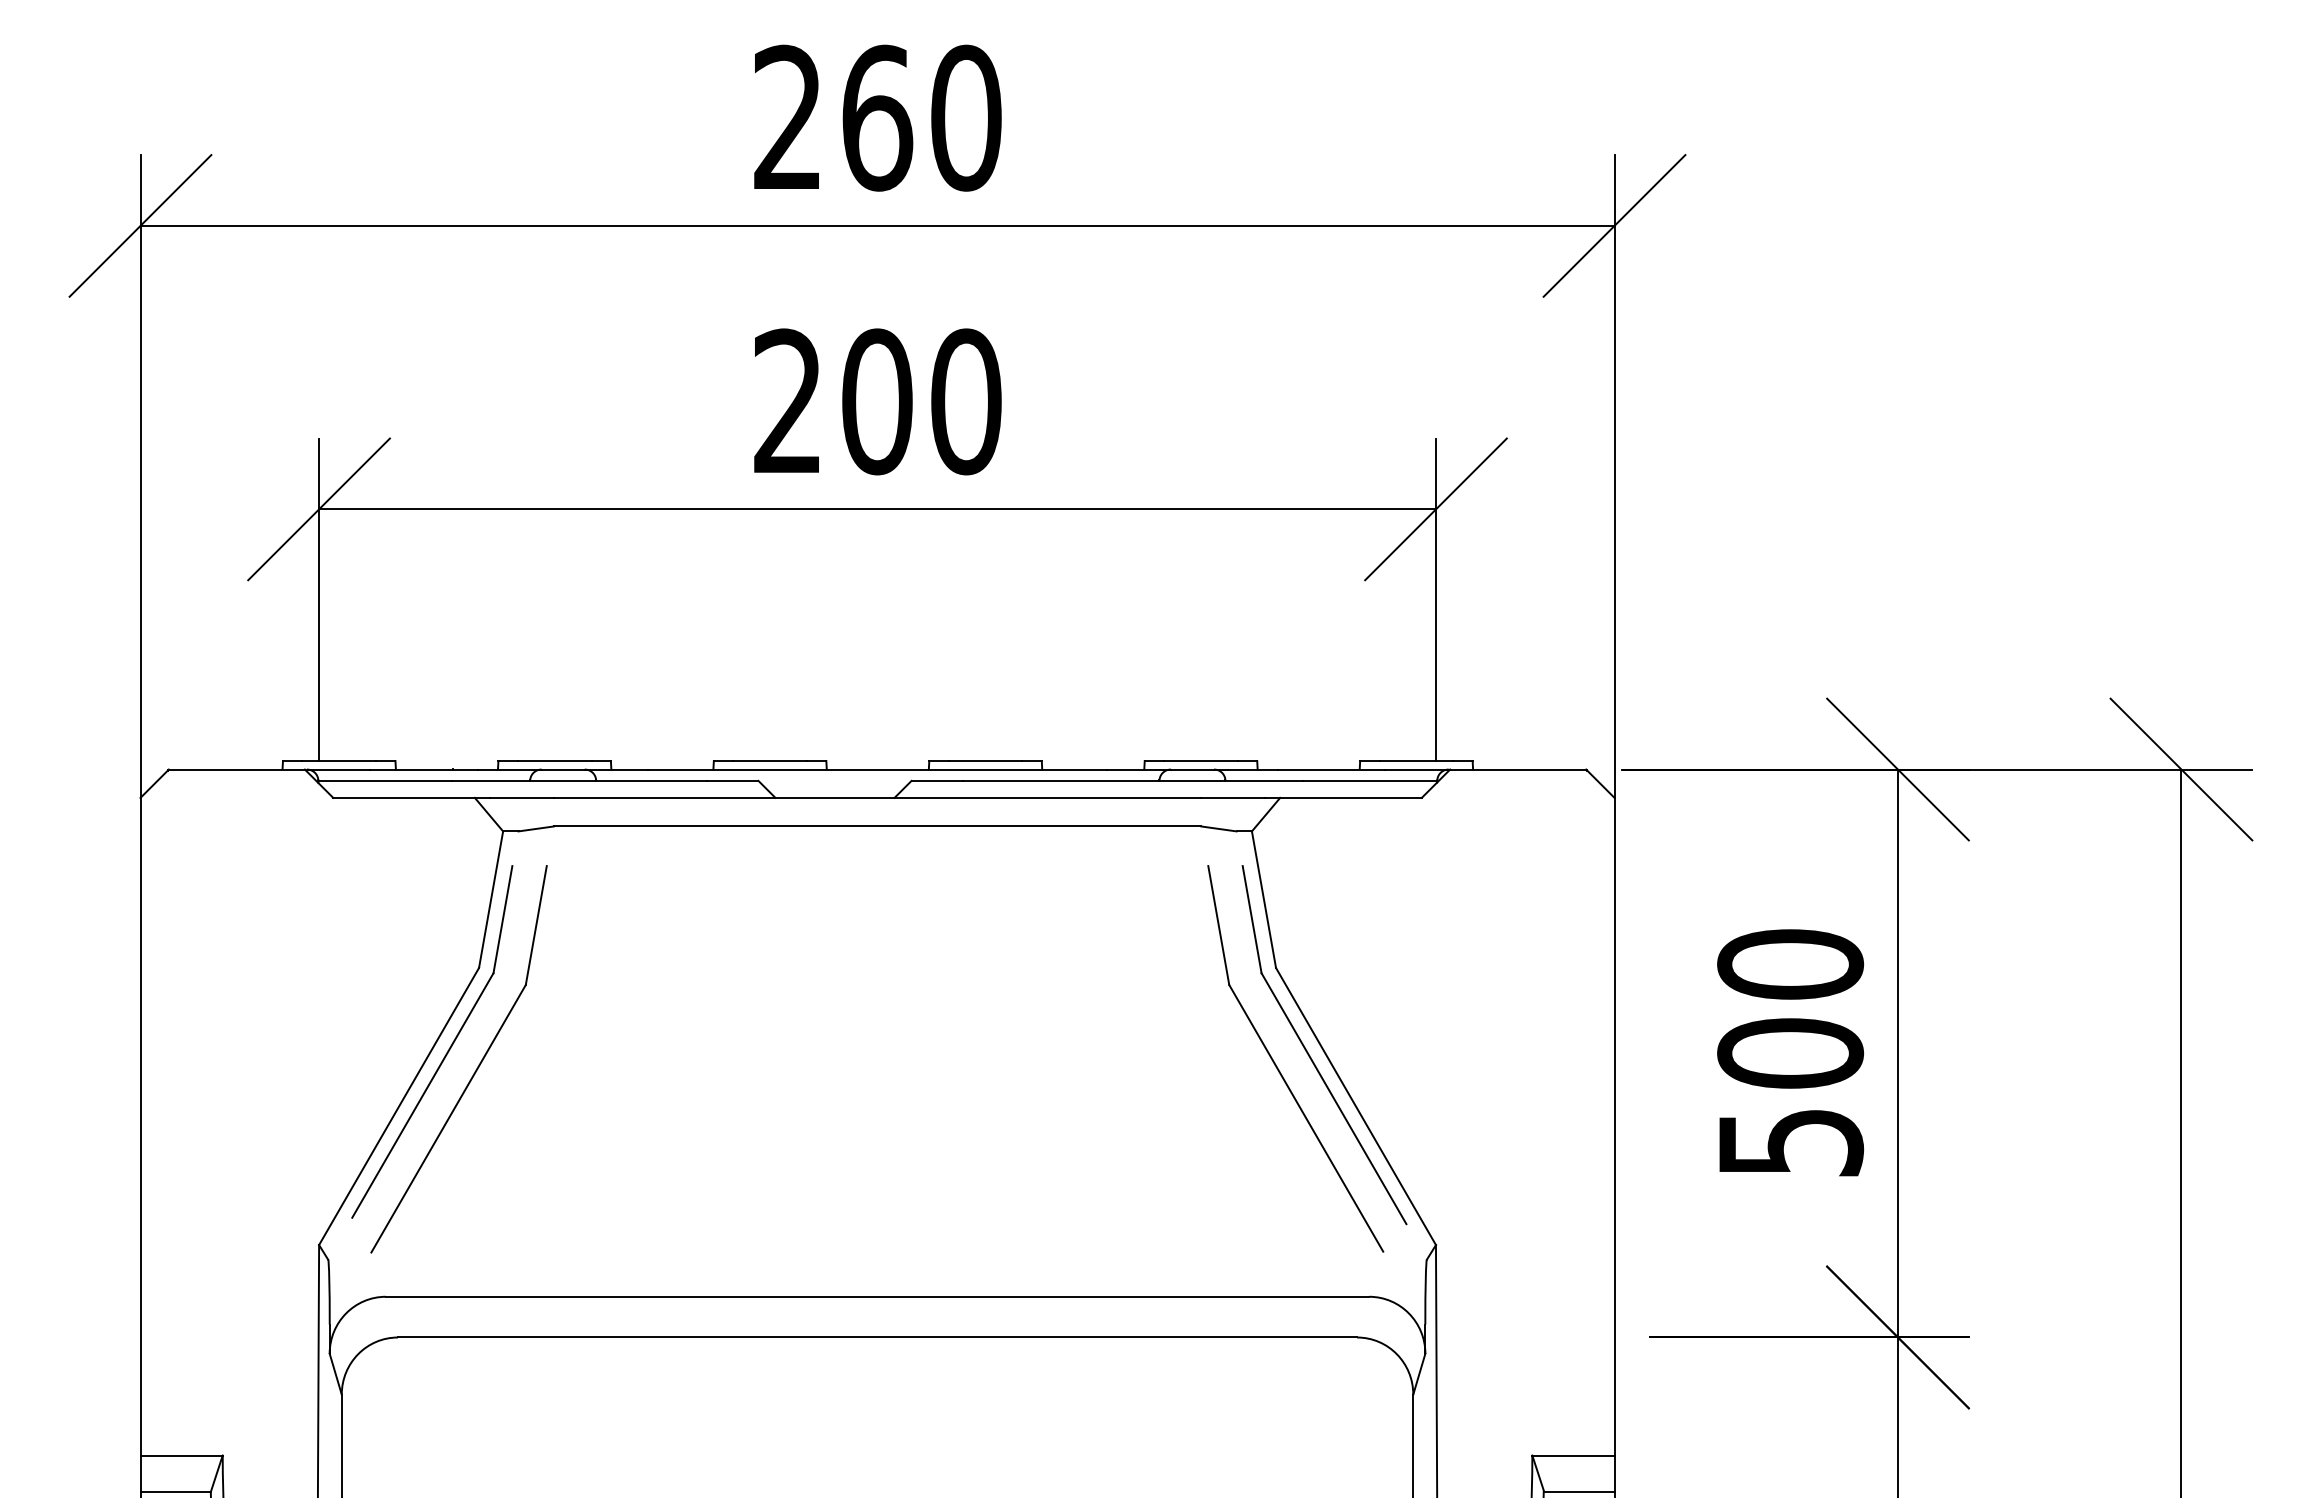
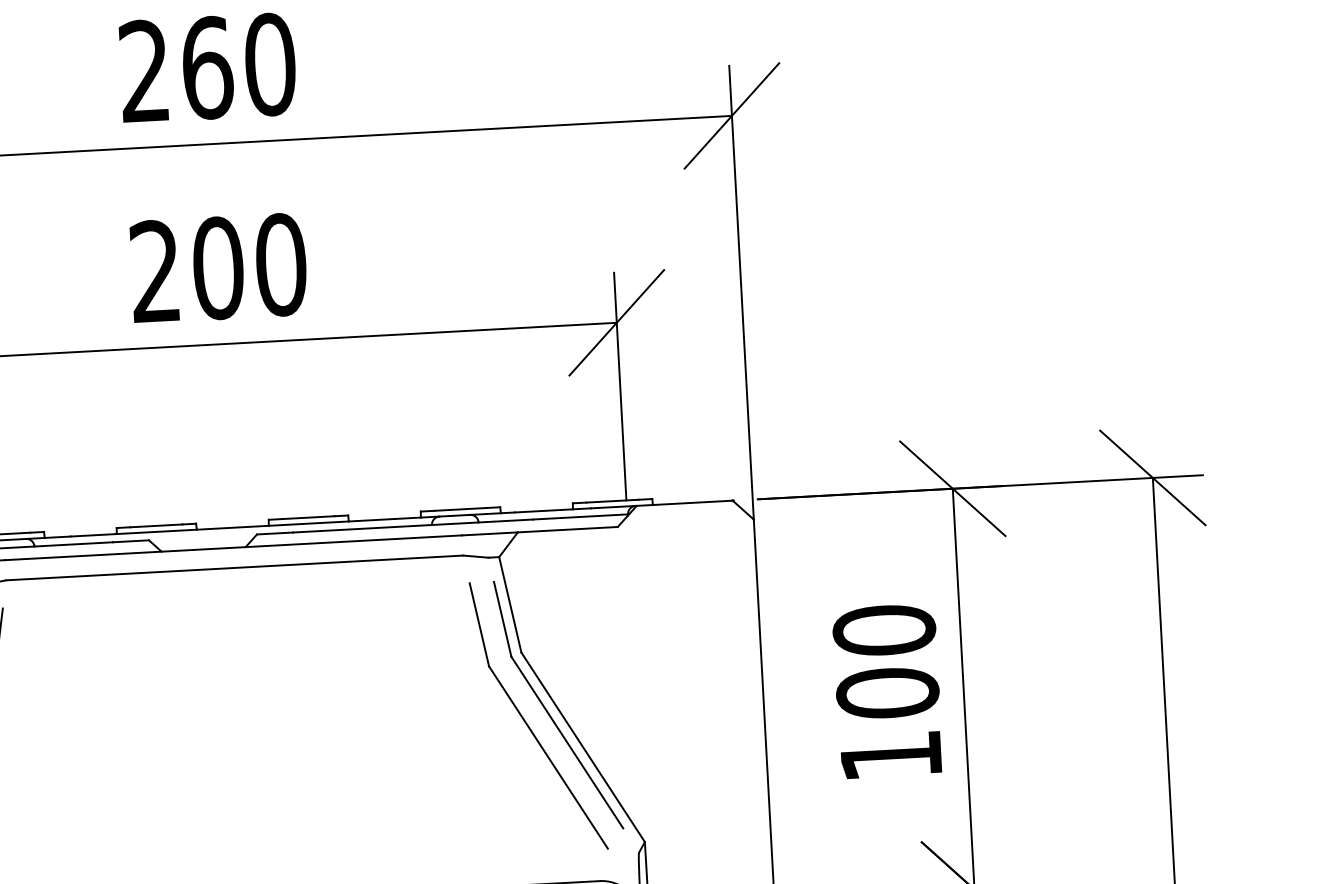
text: (1791, 1143) -> (891, 756), 500 -> 100

